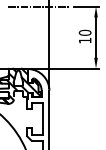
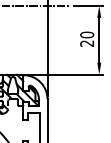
text: (84, 40) -> (86, 43), 10 -> 20

